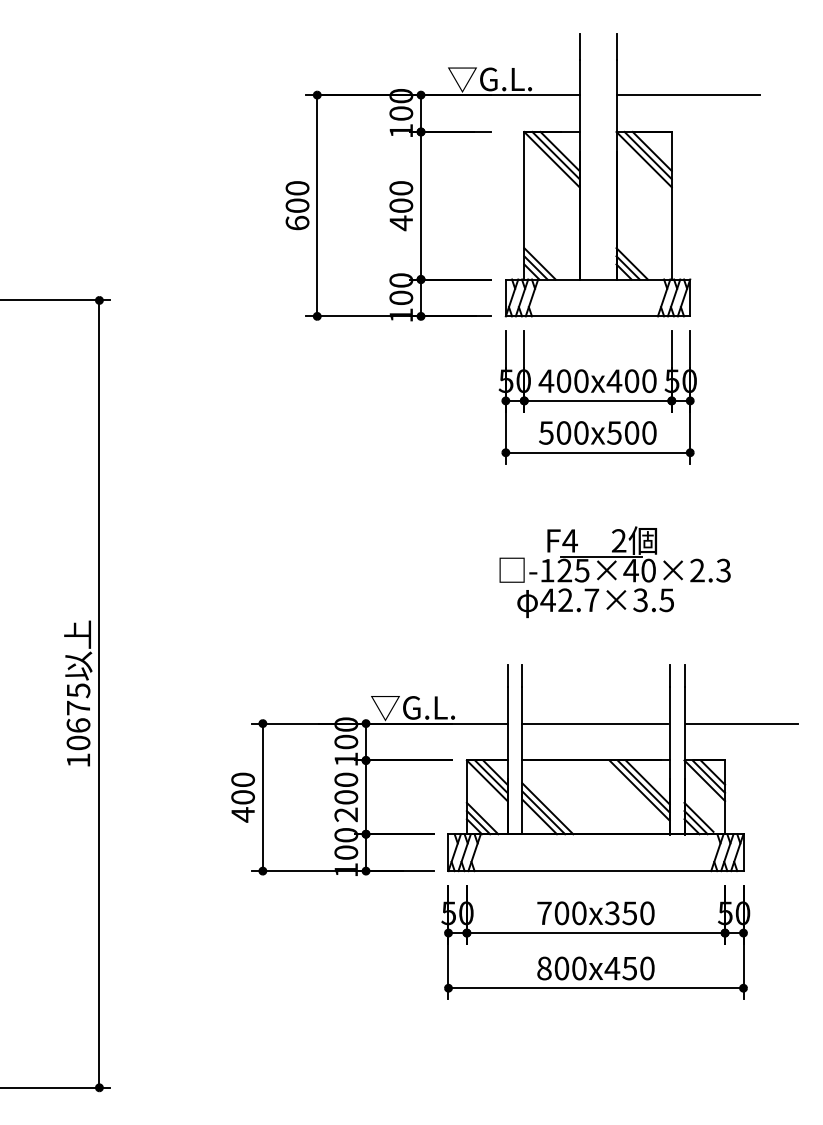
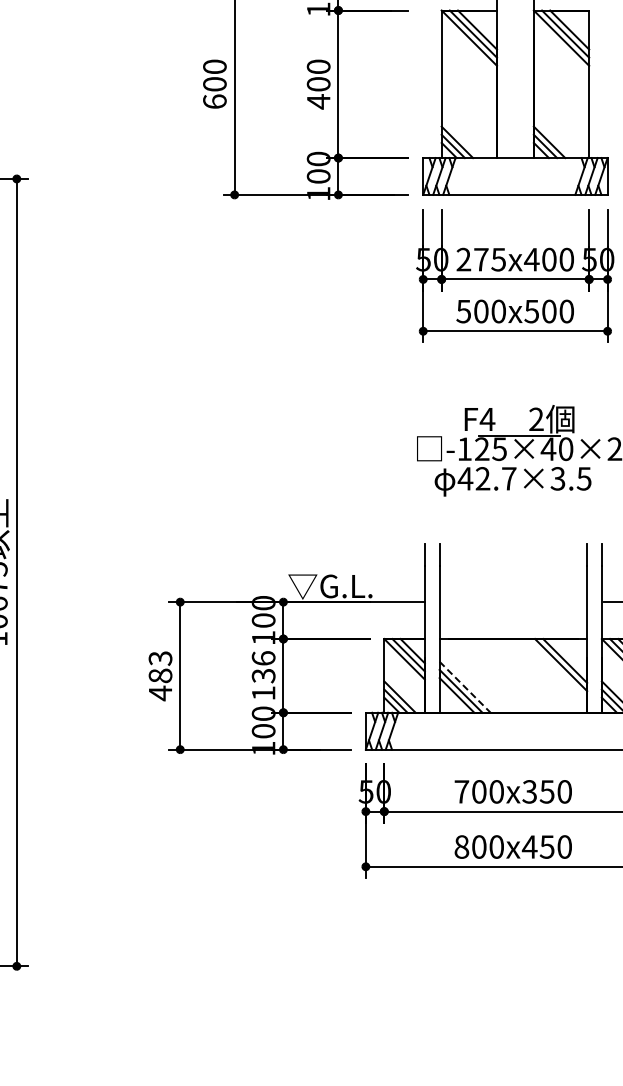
text: (563, 381) -> (480, 260), 400x400 -> 275x400
line: (594, 723) -> (511, 602), removed
text: (242, 788) -> (159, 667), 400 -> 483
line: (639, 790) -> (556, 669), removed
text: (346, 797) -> (263, 676), 200 -> 136
line: (548, 809) -> (465, 688), solid -> dashed

